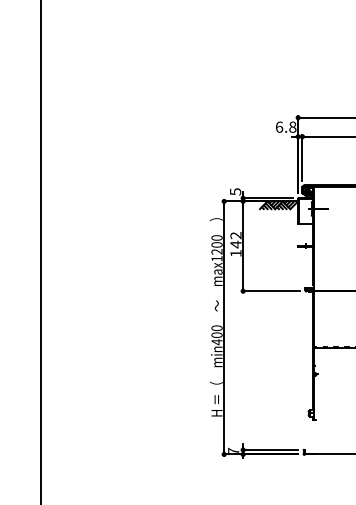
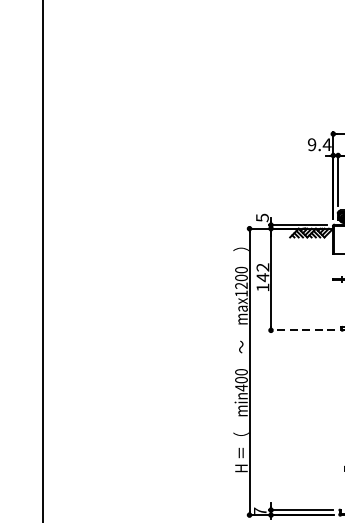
text: (285, 126) -> (318, 143), 6.8 -> 9.4
line: (270, 291) -> (301, 330), solid -> dashed

